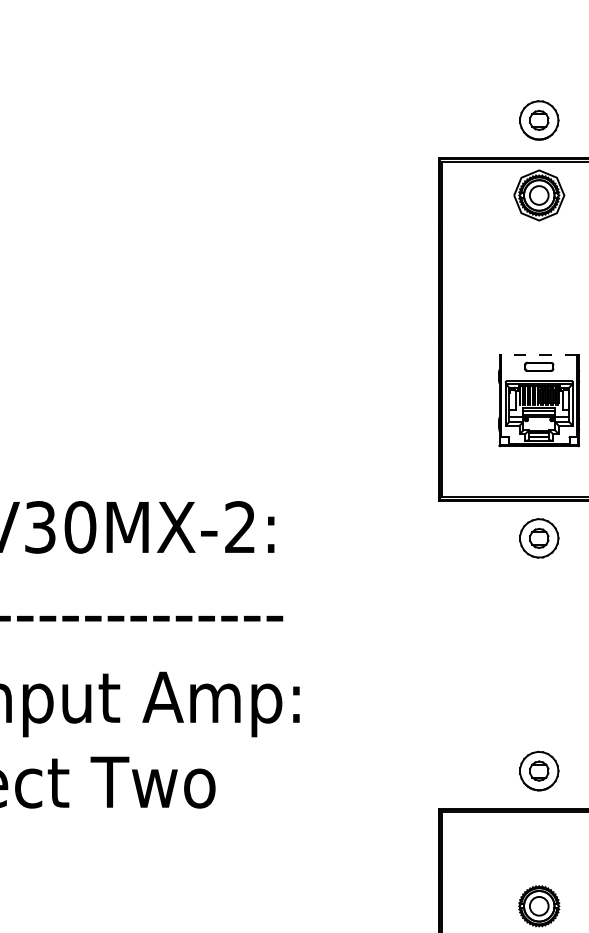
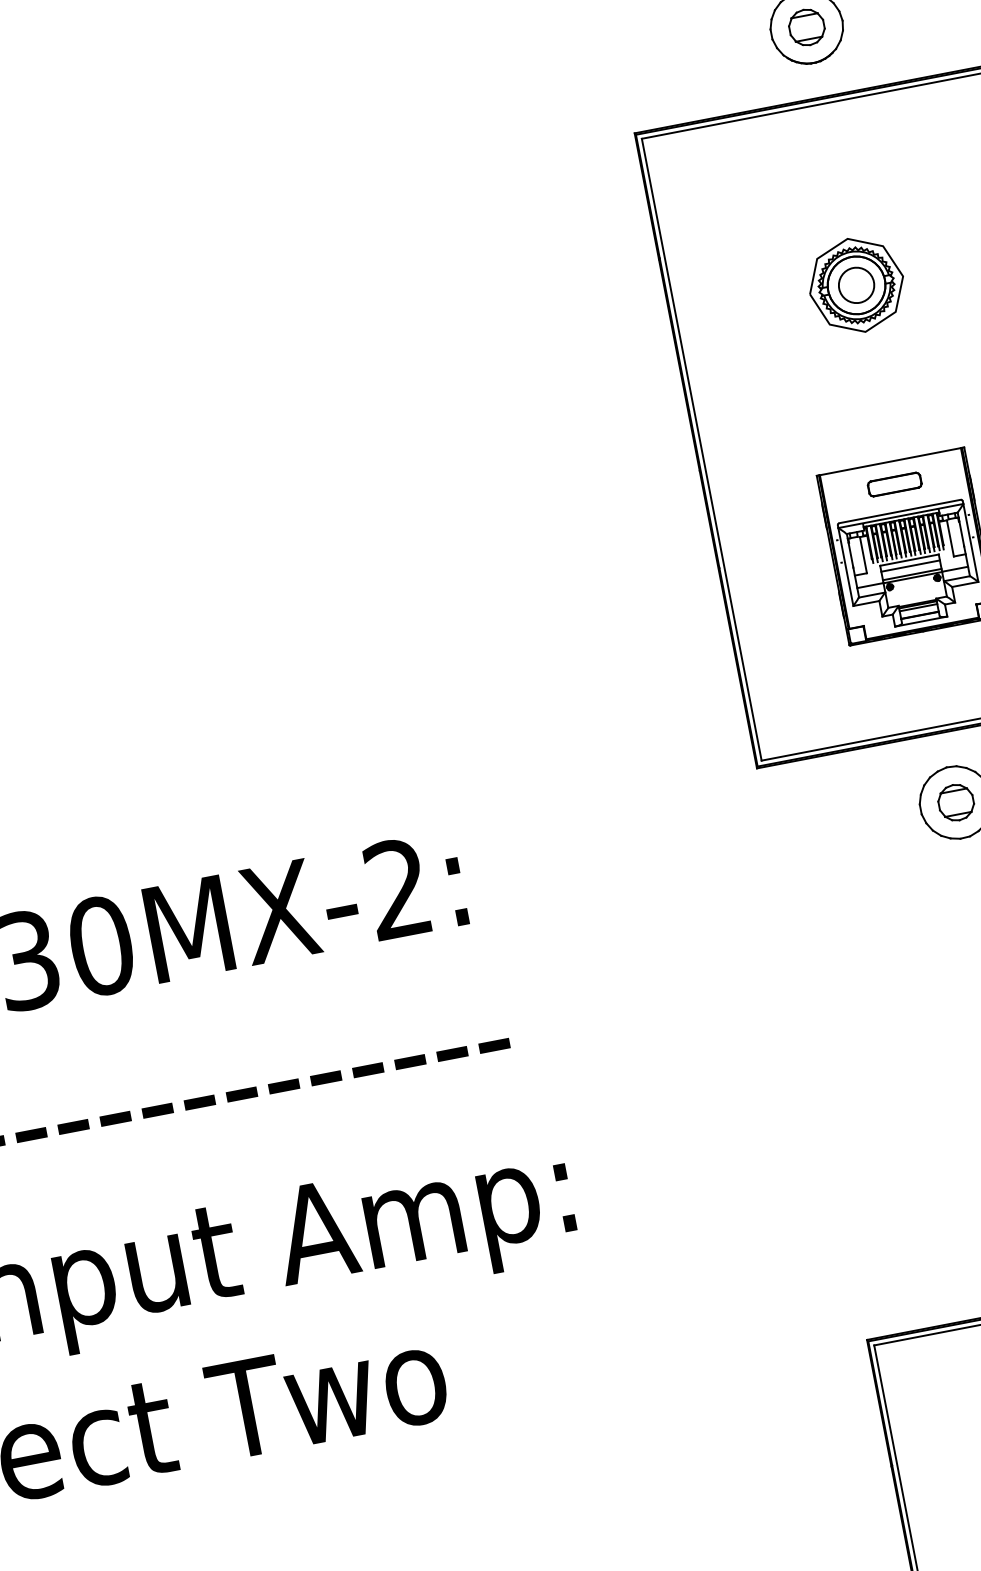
part: (539, 195) -> (857, 285), moved
line: (538, 354) -> (889, 461), dashed -> solid

